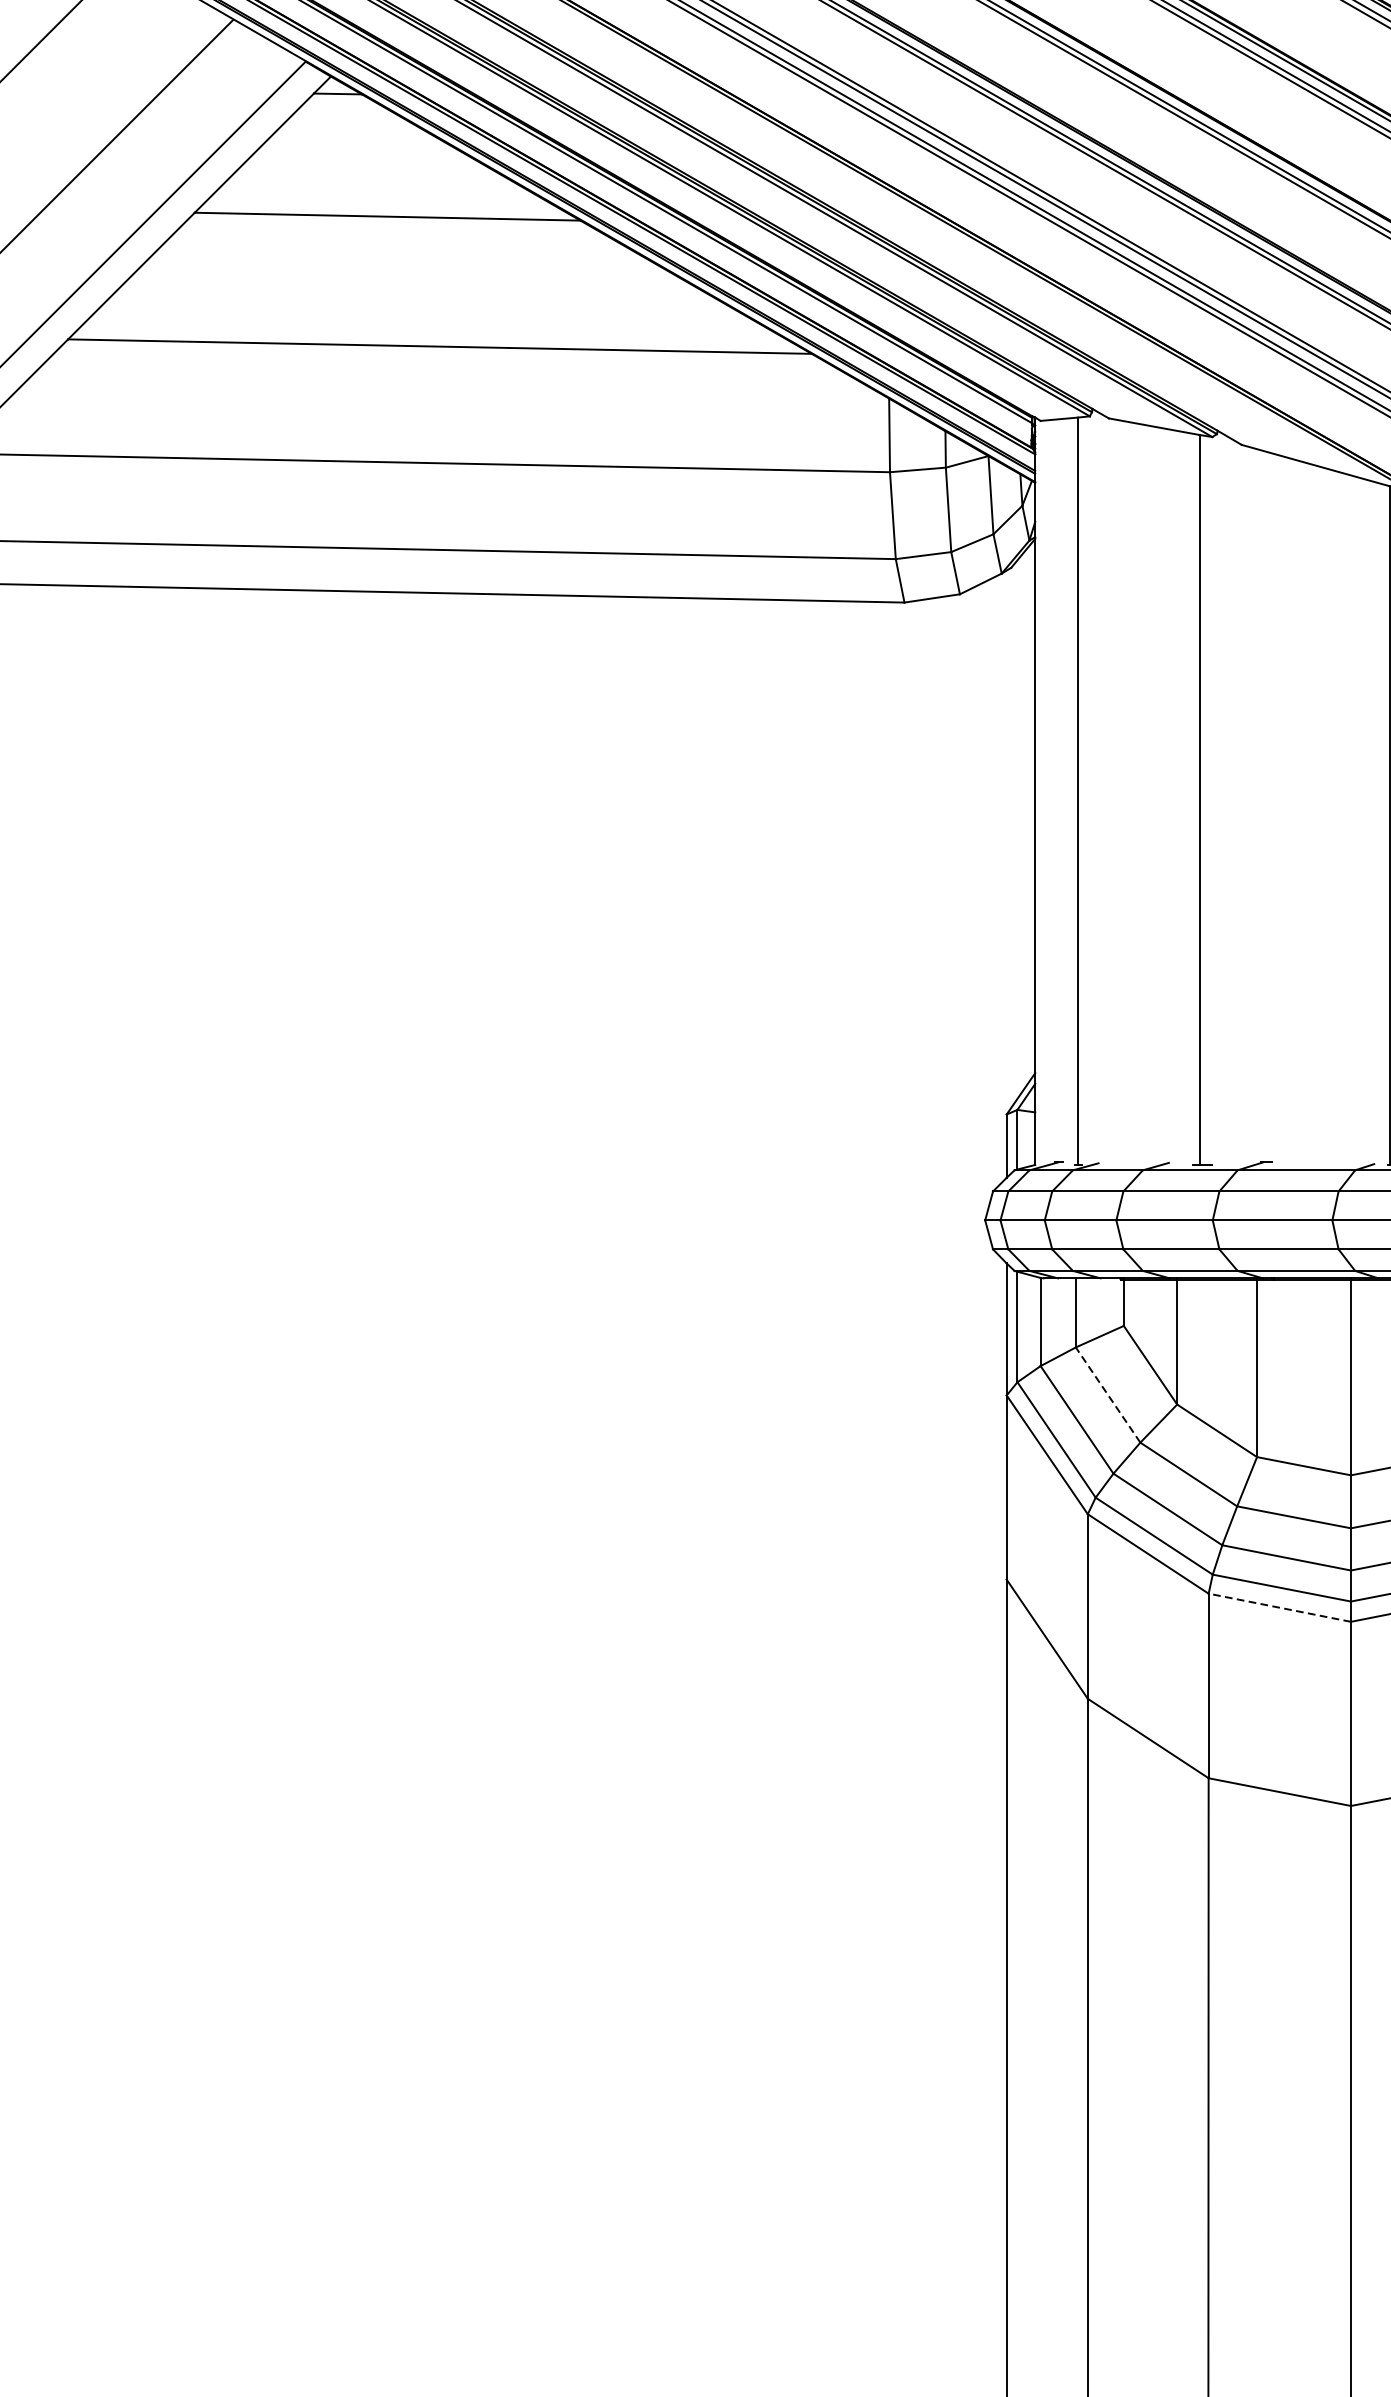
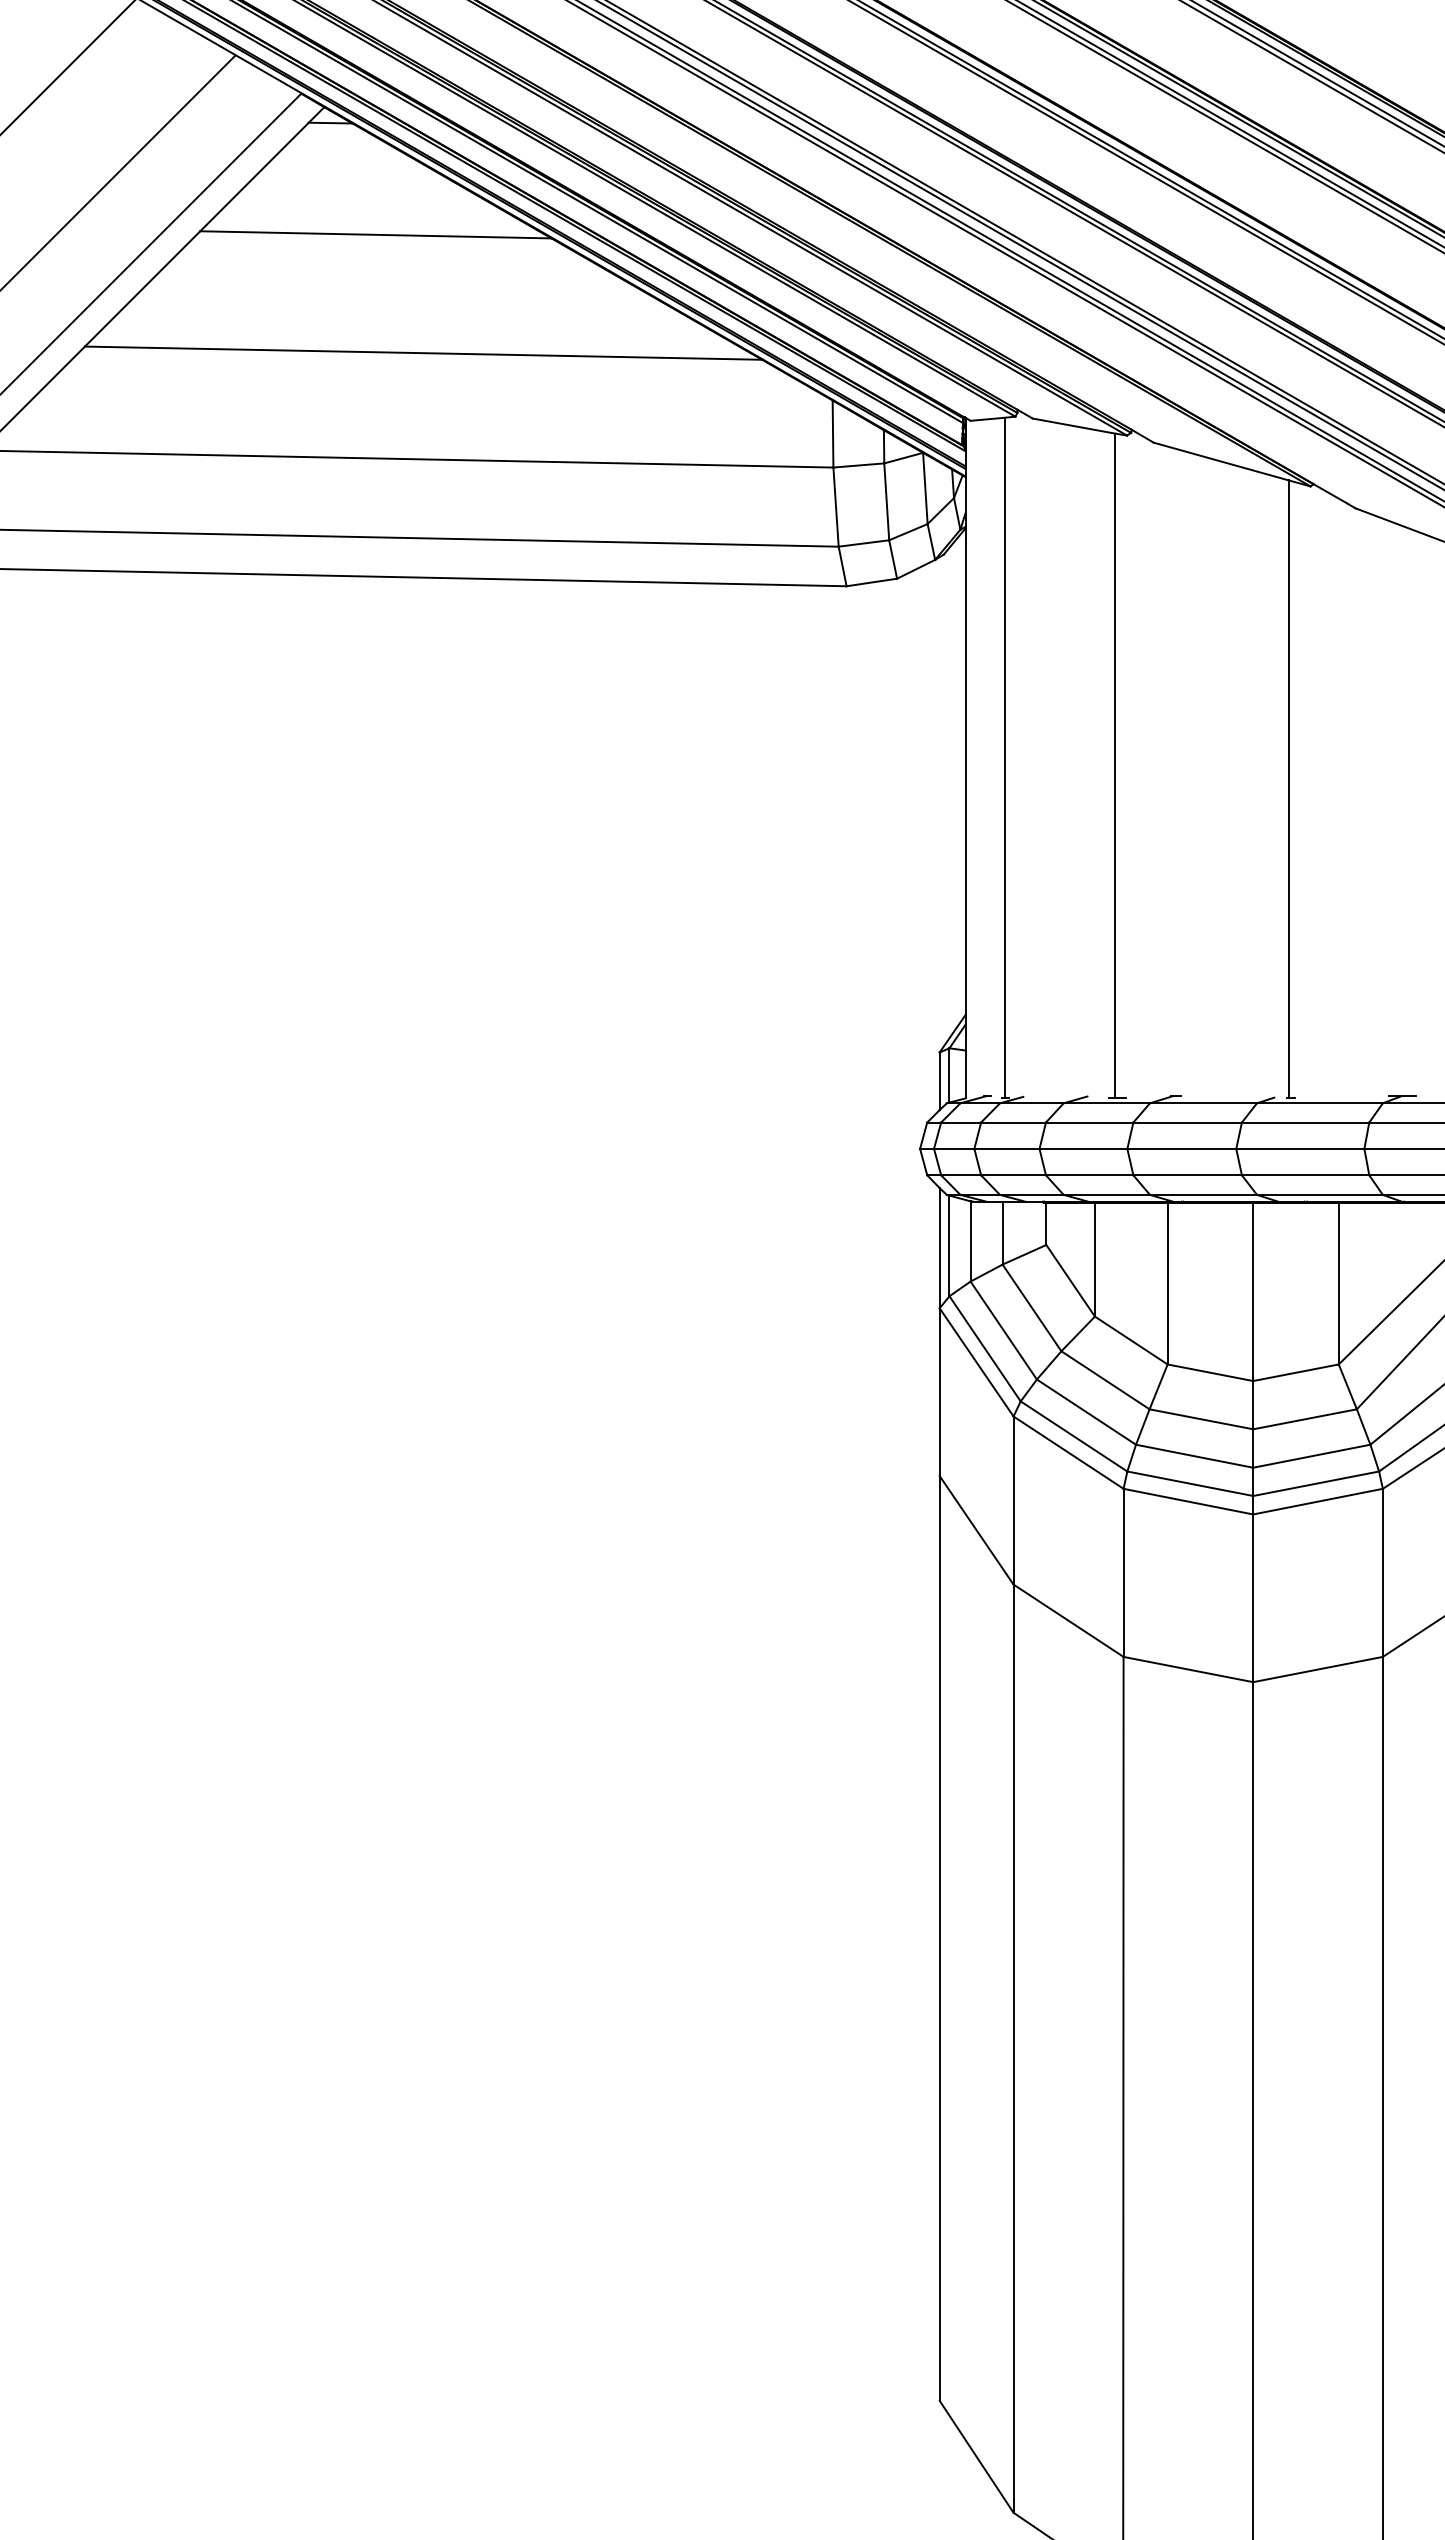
line: (1107, 1394) -> (1031, 1307), dashed -> solid
line: (1278, 1607) -> (1187, 1501), dashed -> solid

